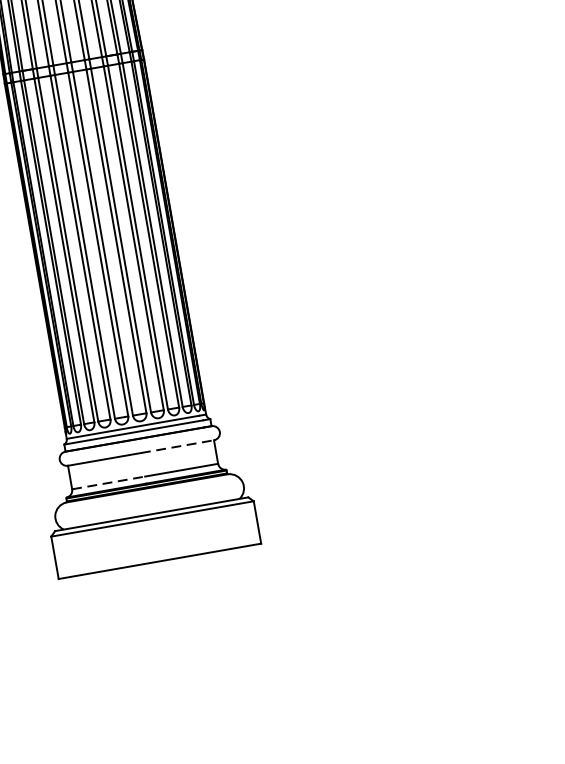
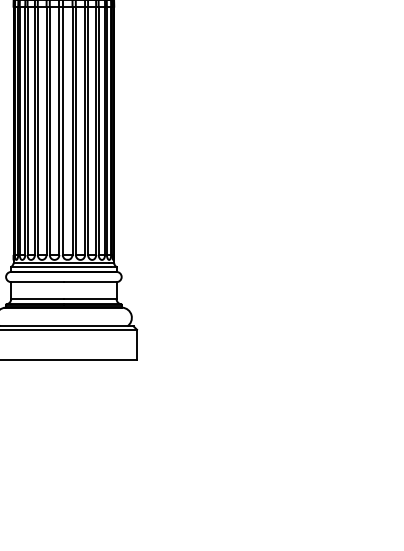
line: (177, 447) -> (90, 282), dashed -> solid
line: (110, 483) -> (38, 299), dashed -> solid

